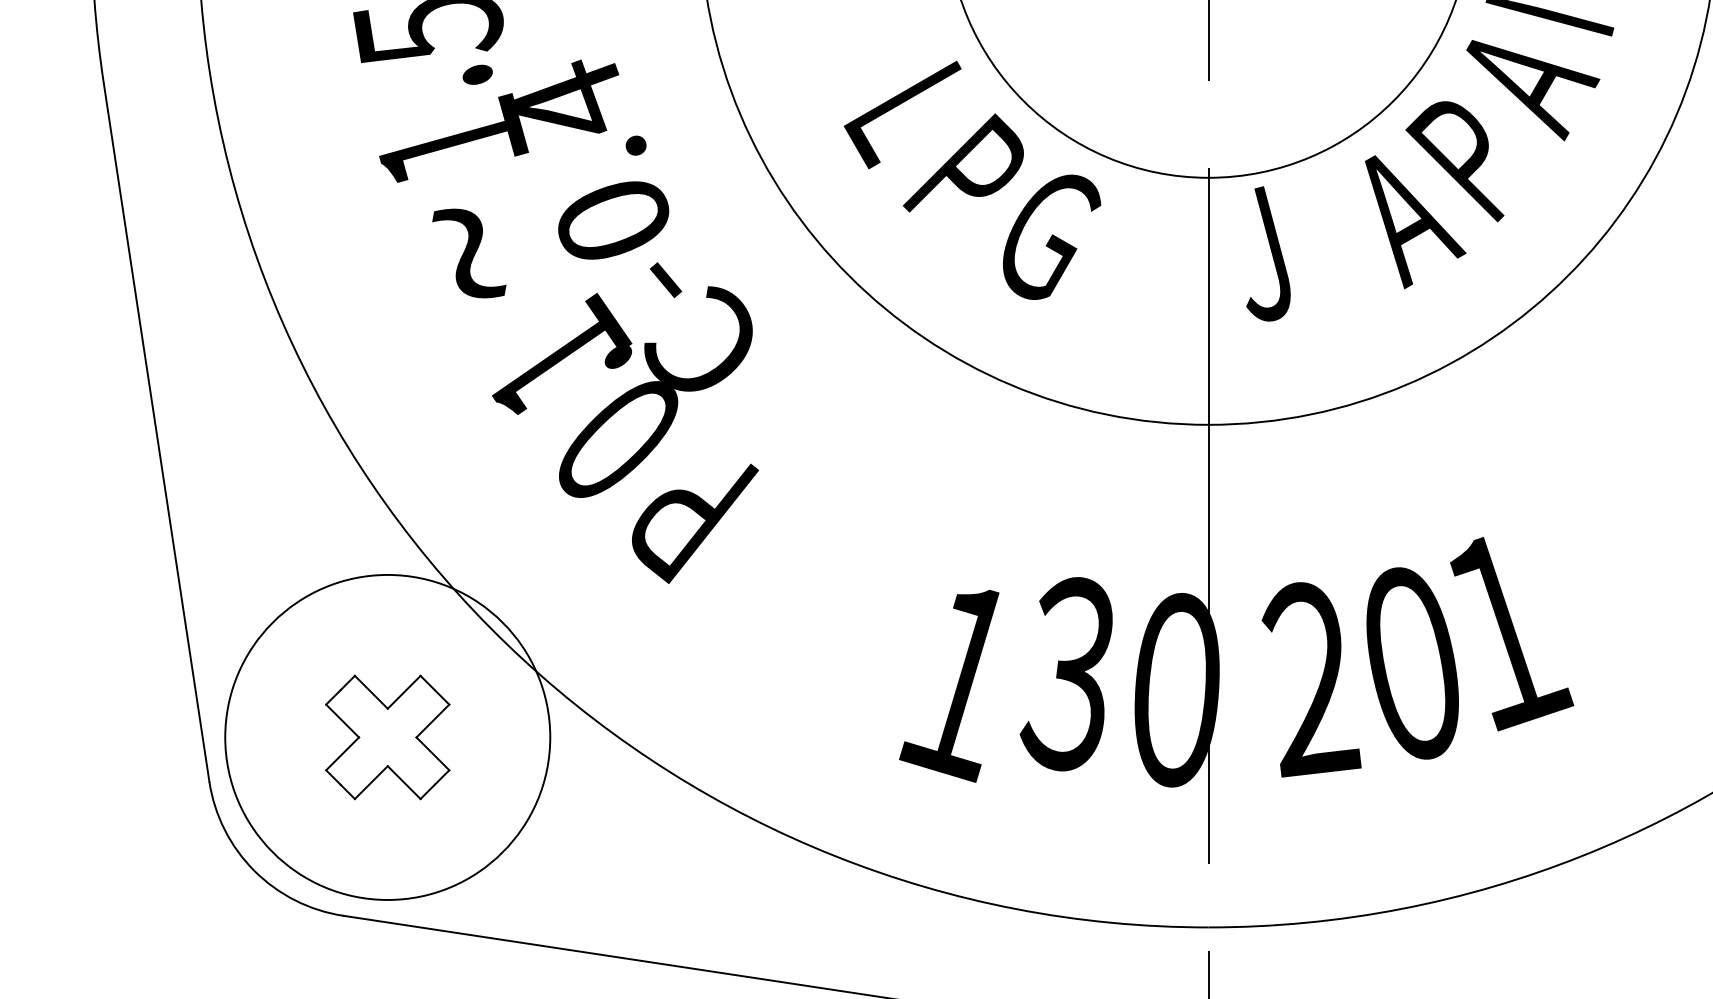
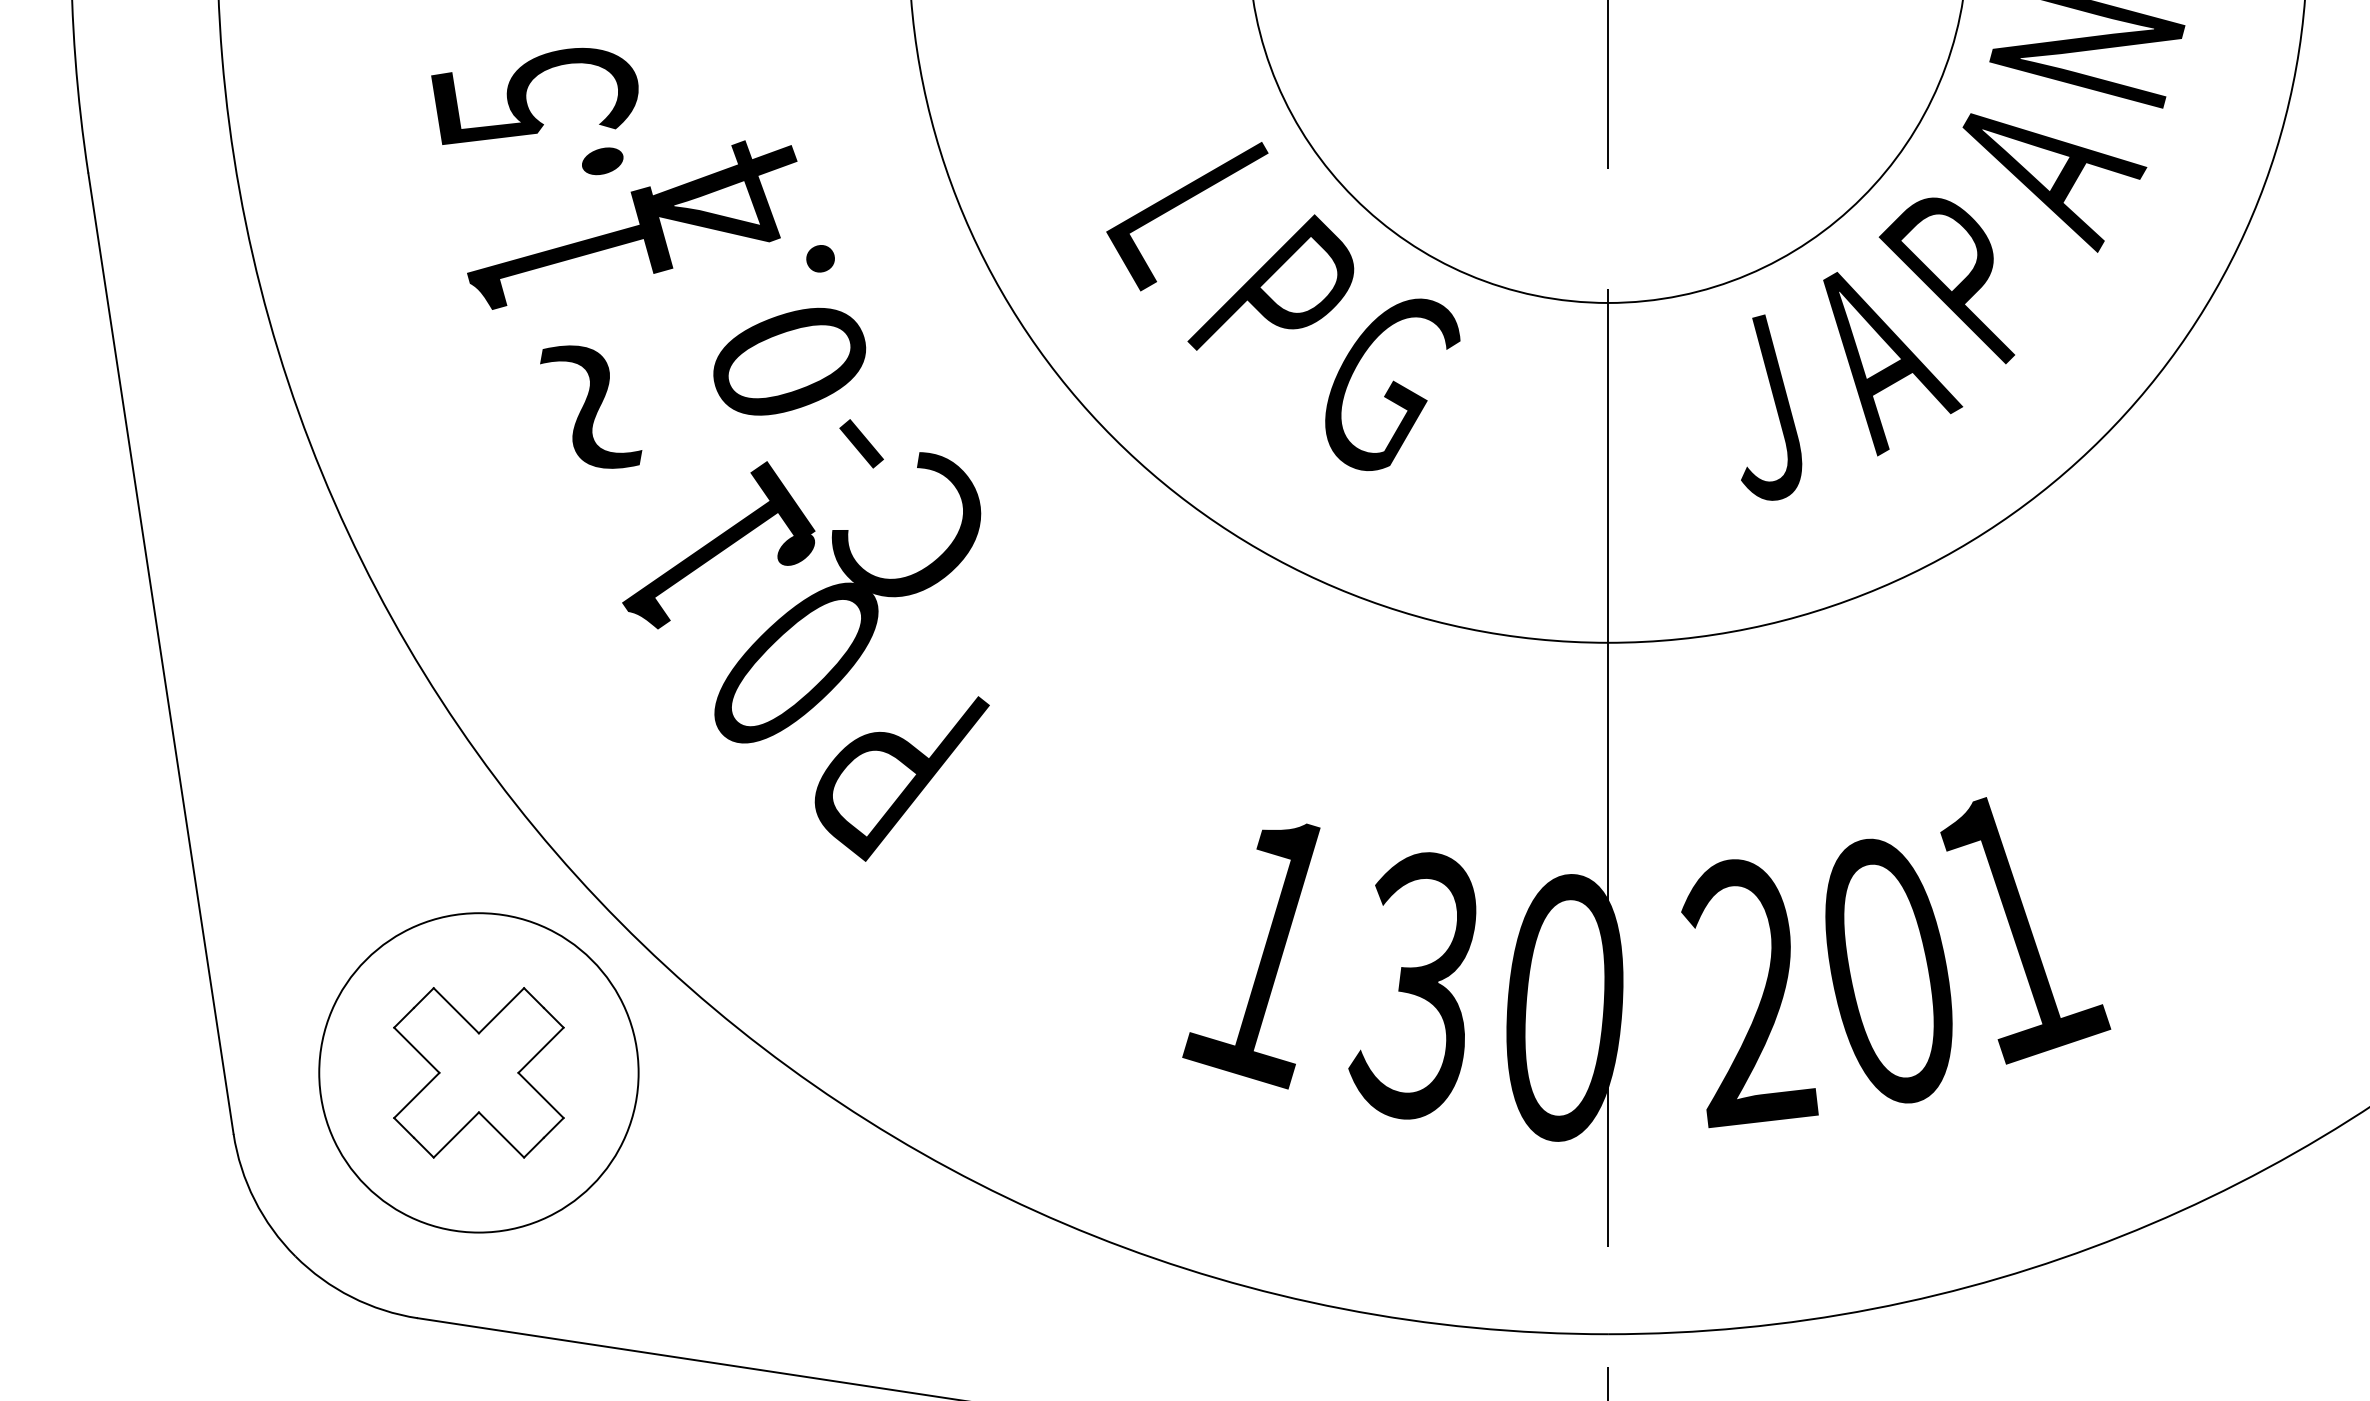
text: (1268, 253) -> (1771, 407), moved
text: (949, 686) -> (1251, 956), moved
circle: (387, 737) -> (478, 1072), size x0.71

